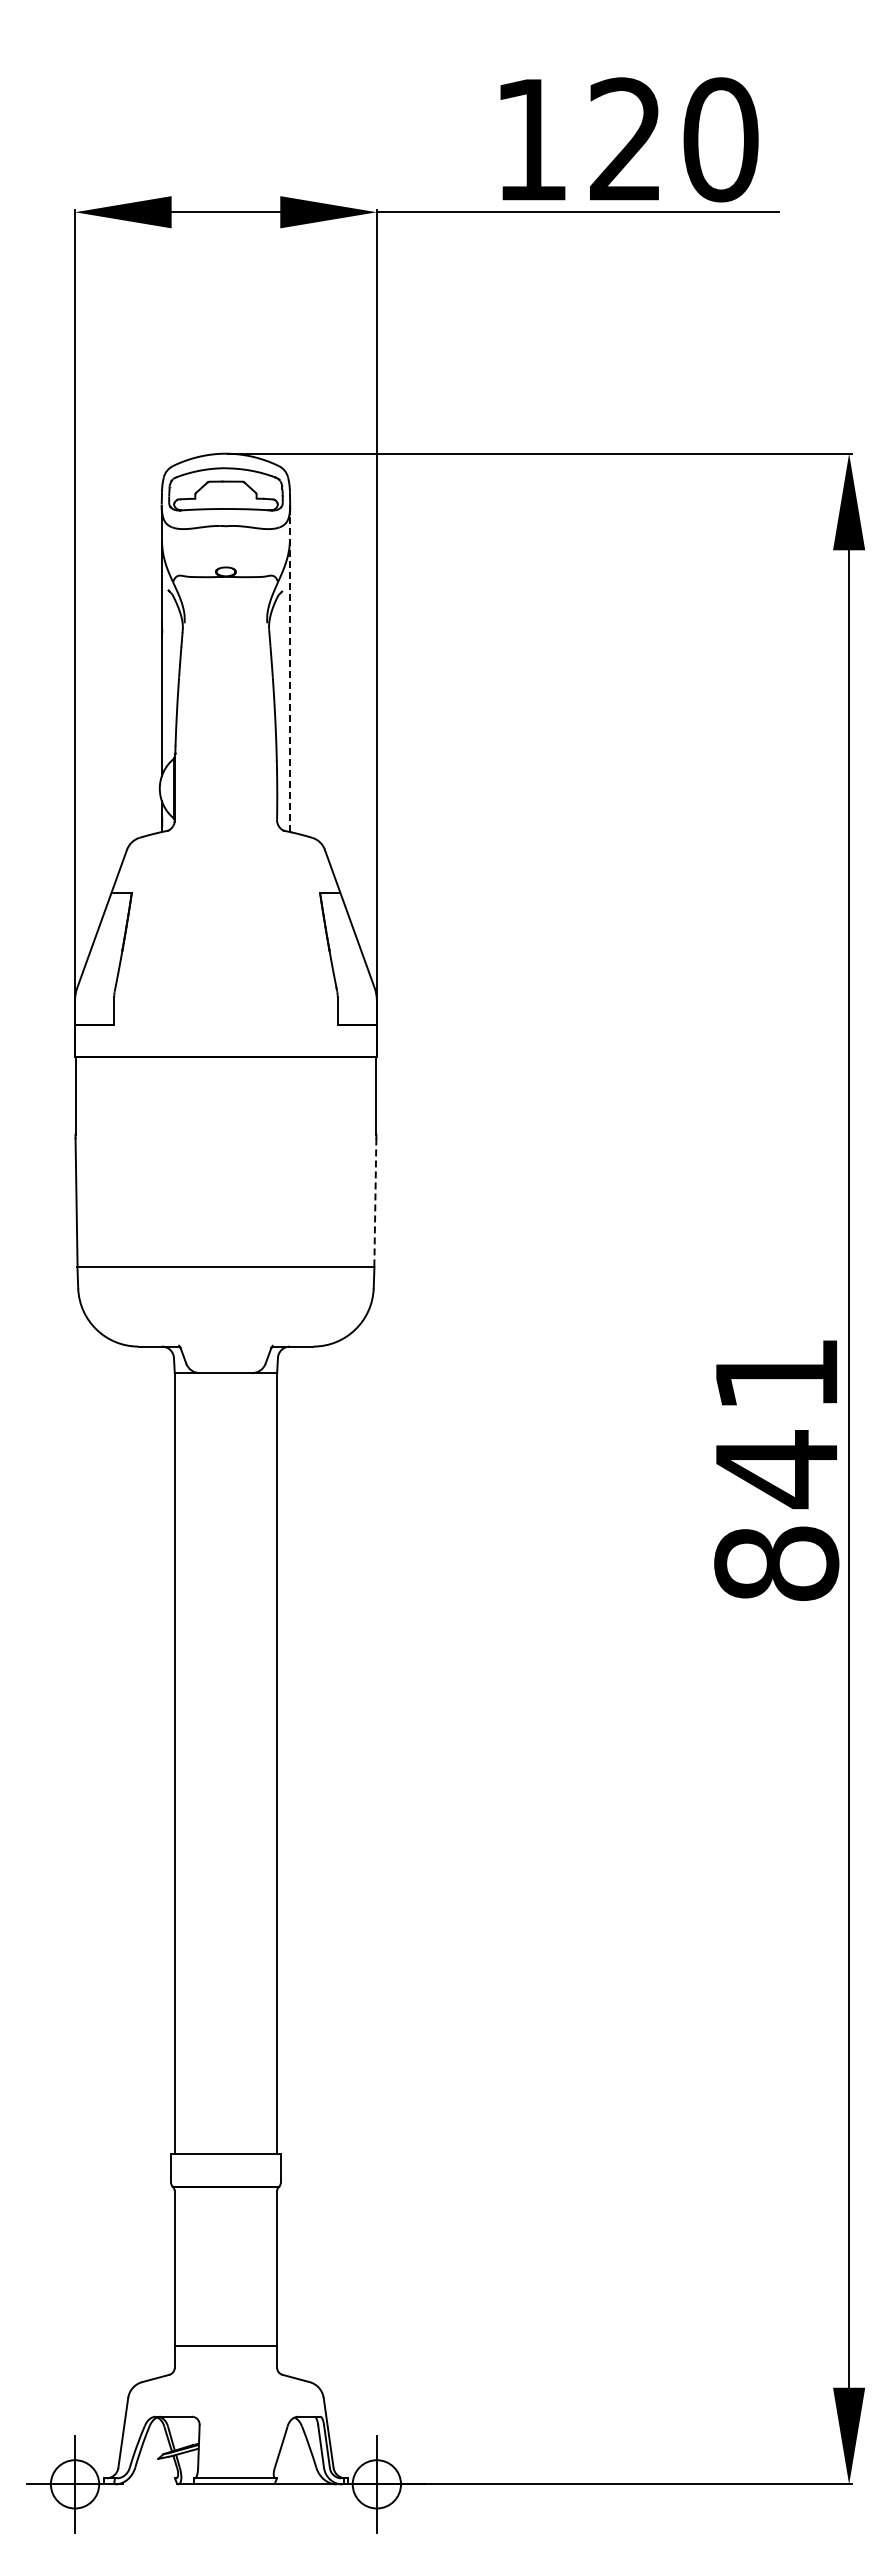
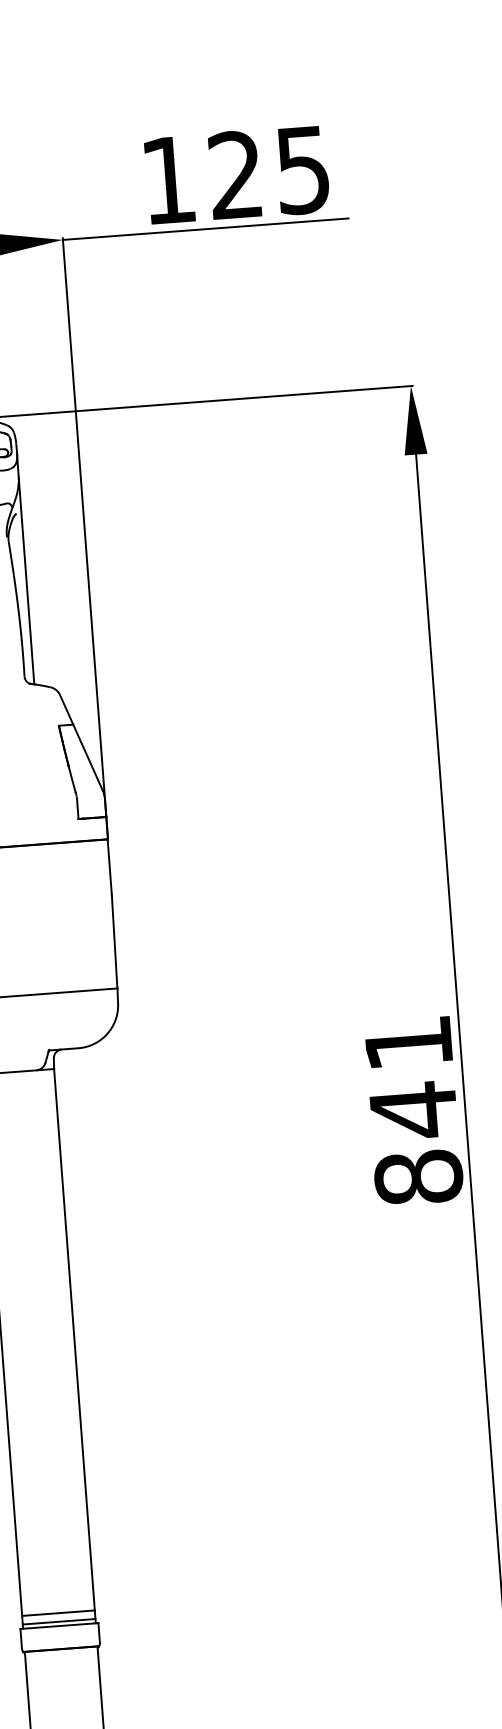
text: (720, 139) -> (302, 169), 120 -> 125
line: (289, 673) -> (25, 571), dashed -> solid
line: (375, 1203) -> (114, 943), dashed -> solid
line: (225, 2136) -> (58, 1613), added
line: (225, 2148) -> (58, 1621), added

